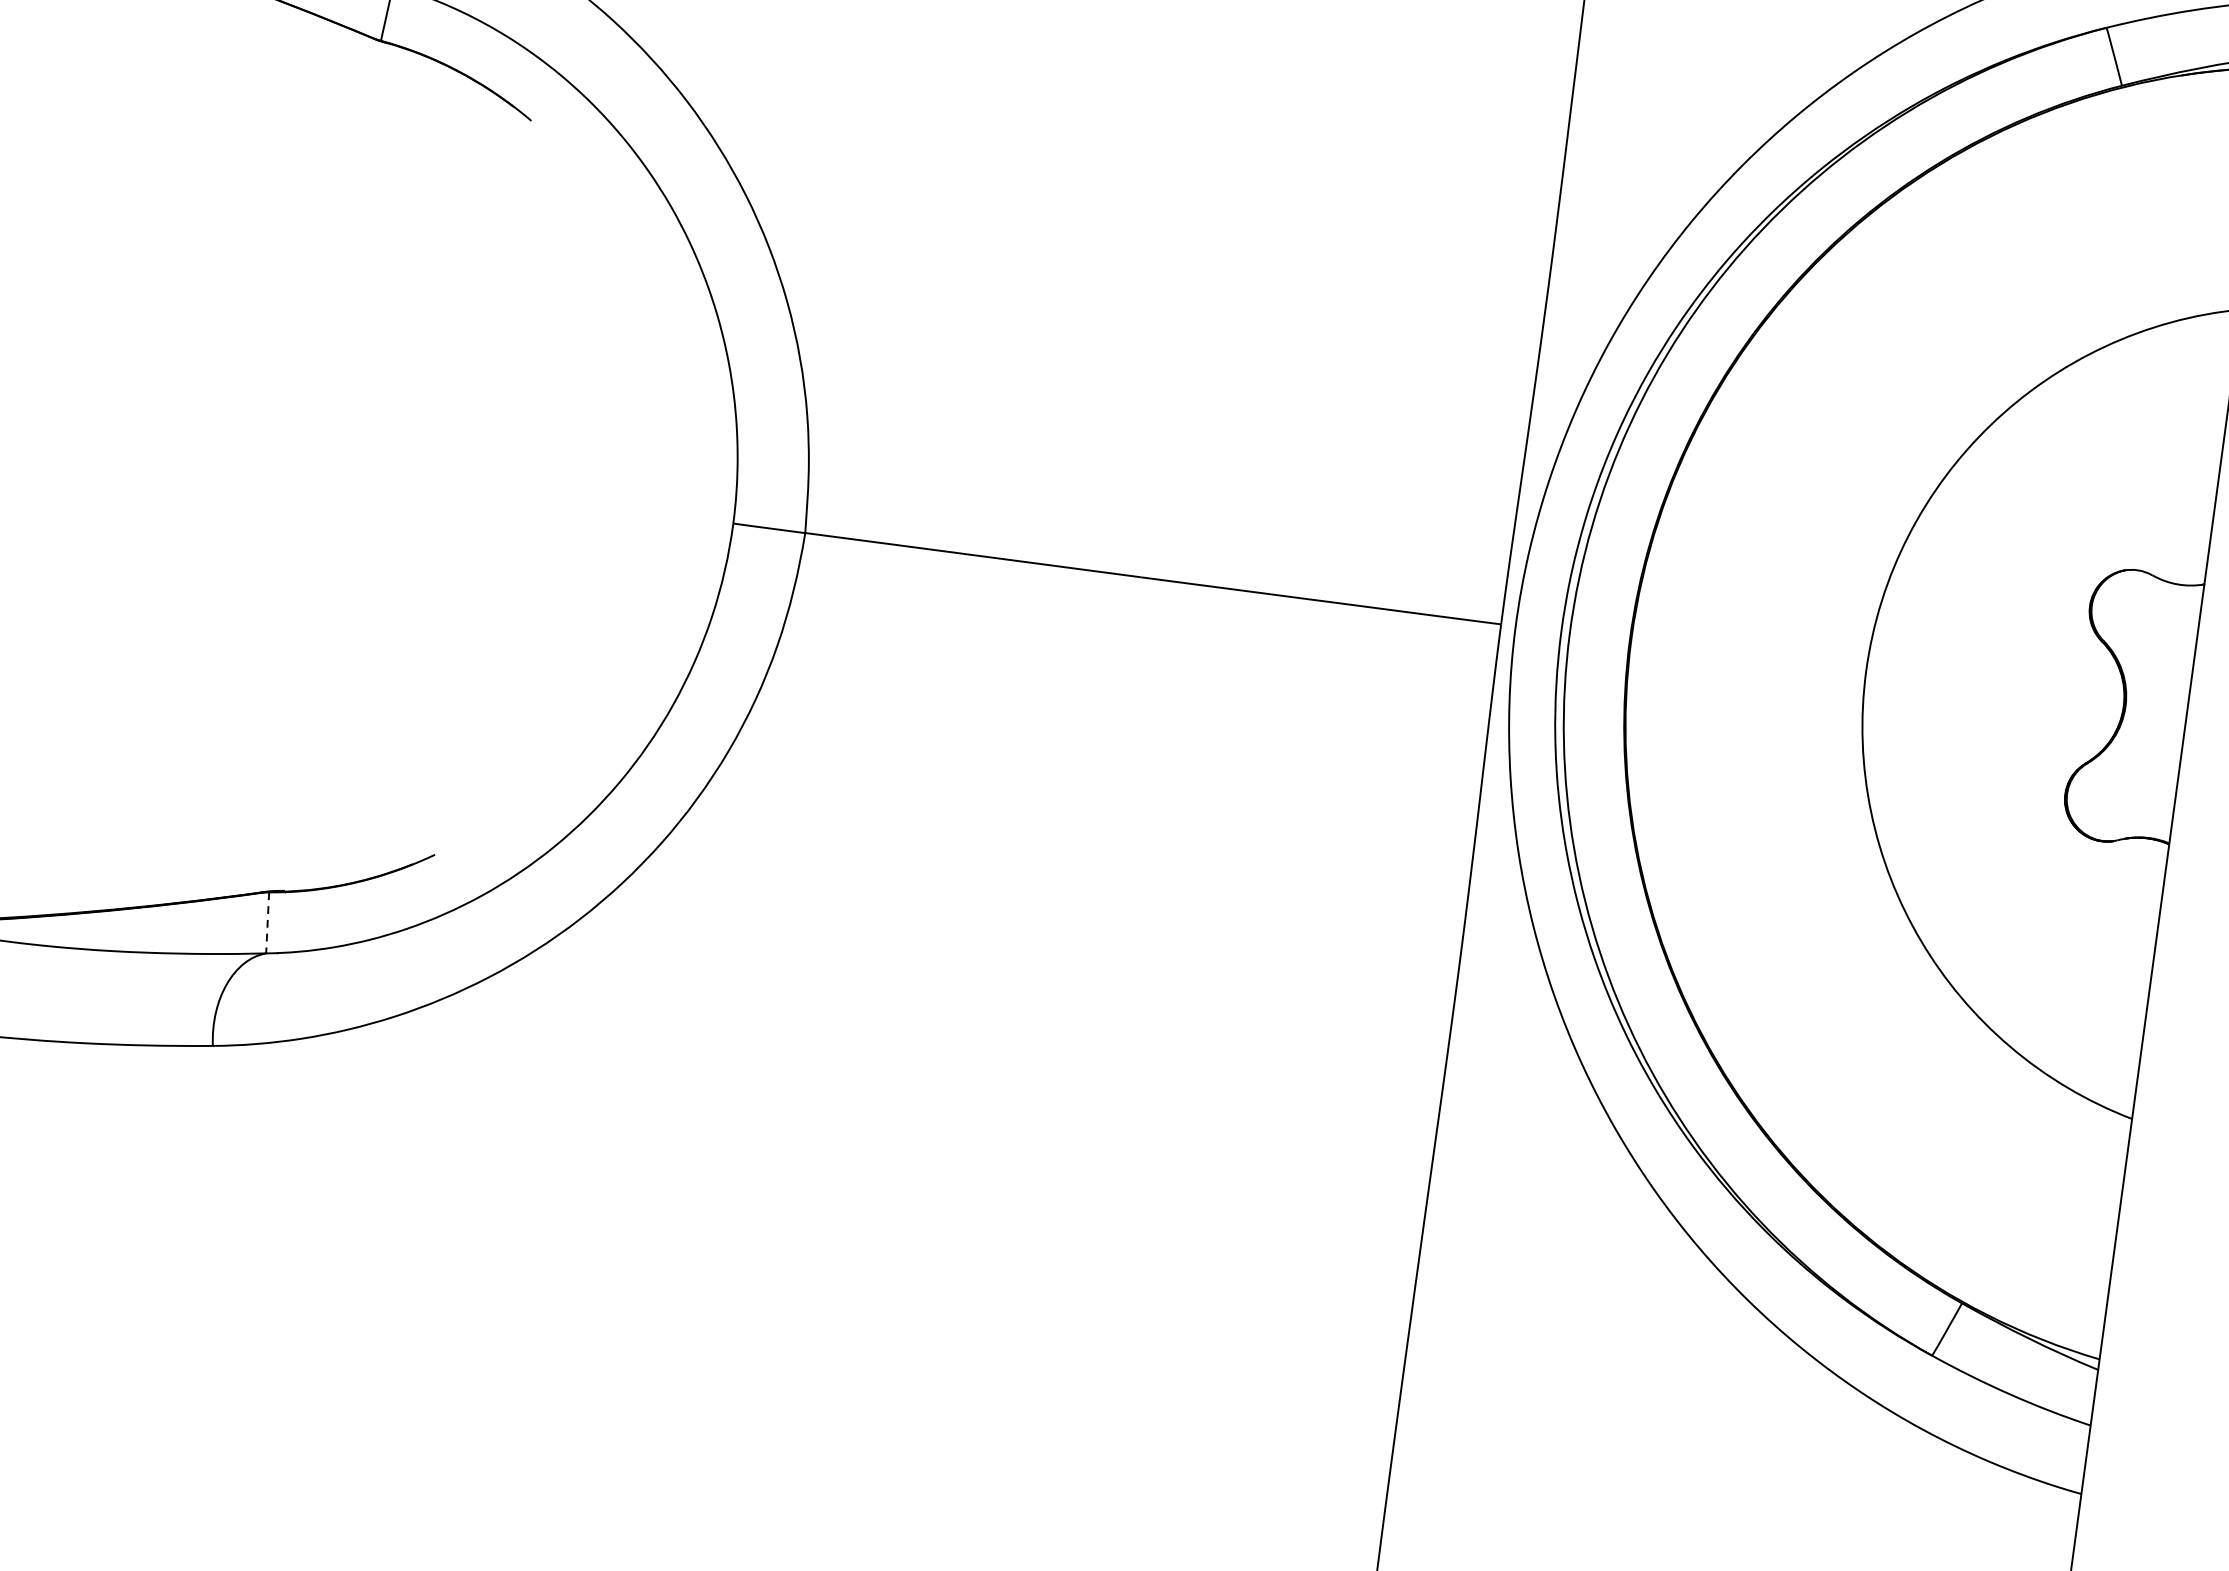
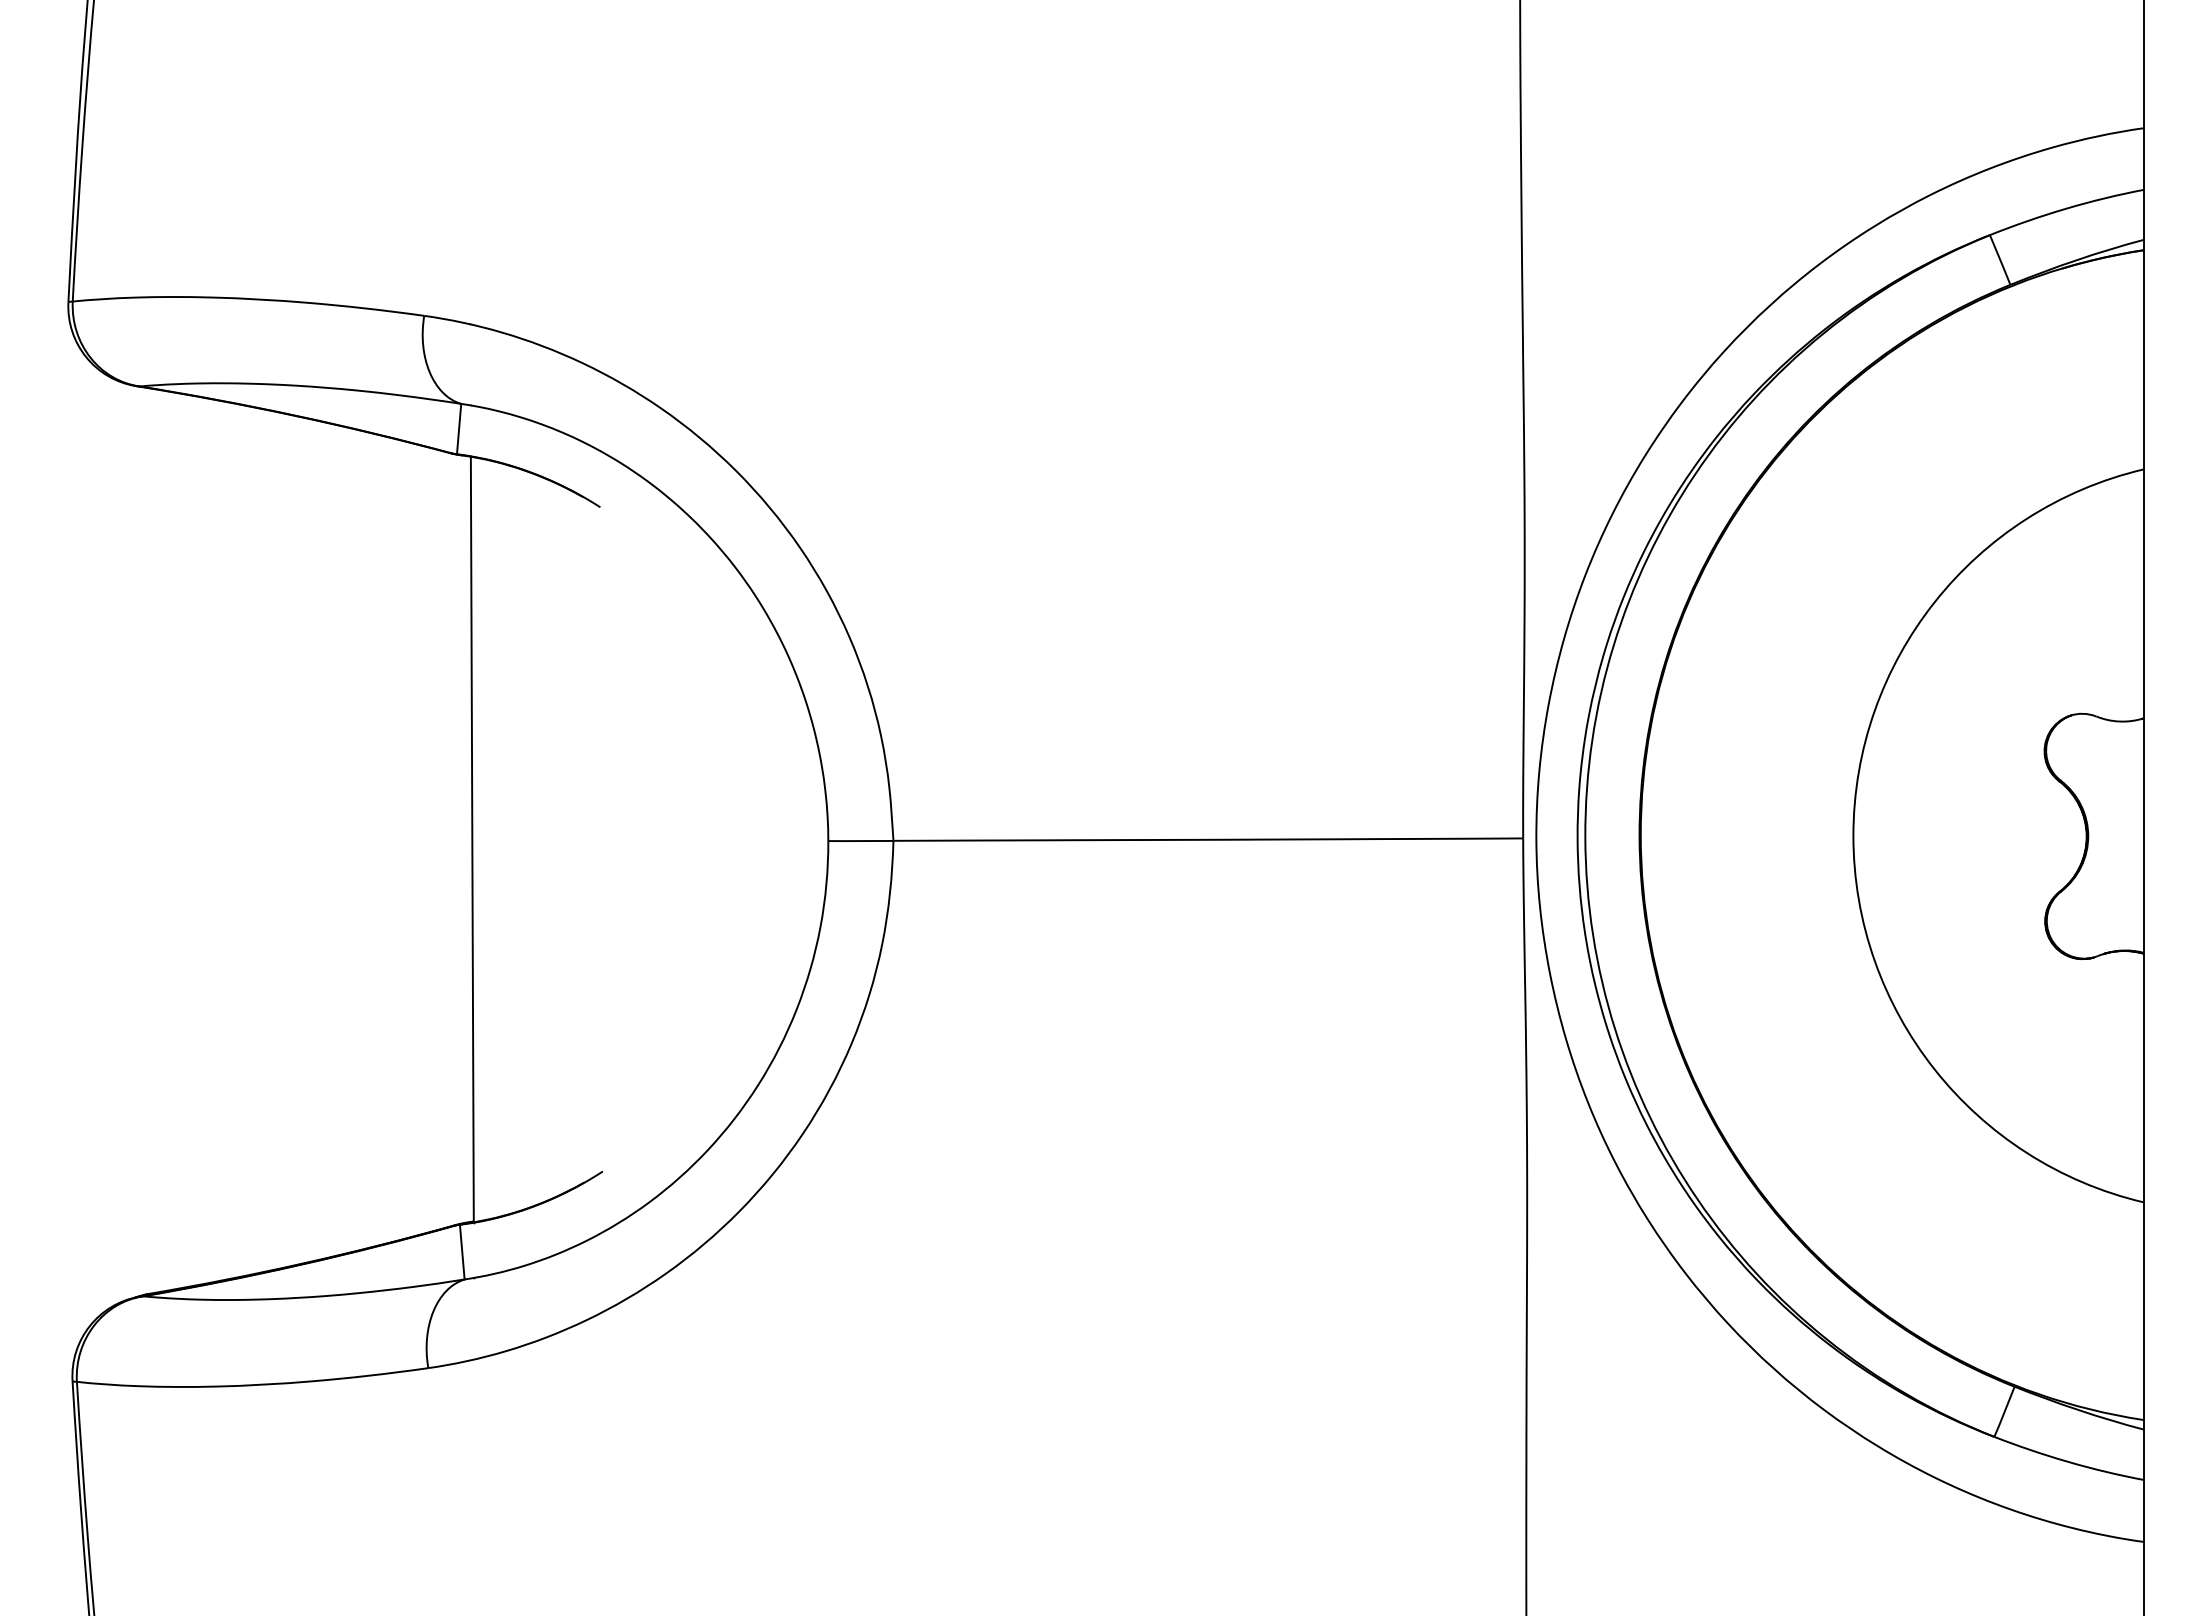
line: (339, 468) -> (471, 839), added
line: (267, 923) -> (462, 1252), dashed -> solid

